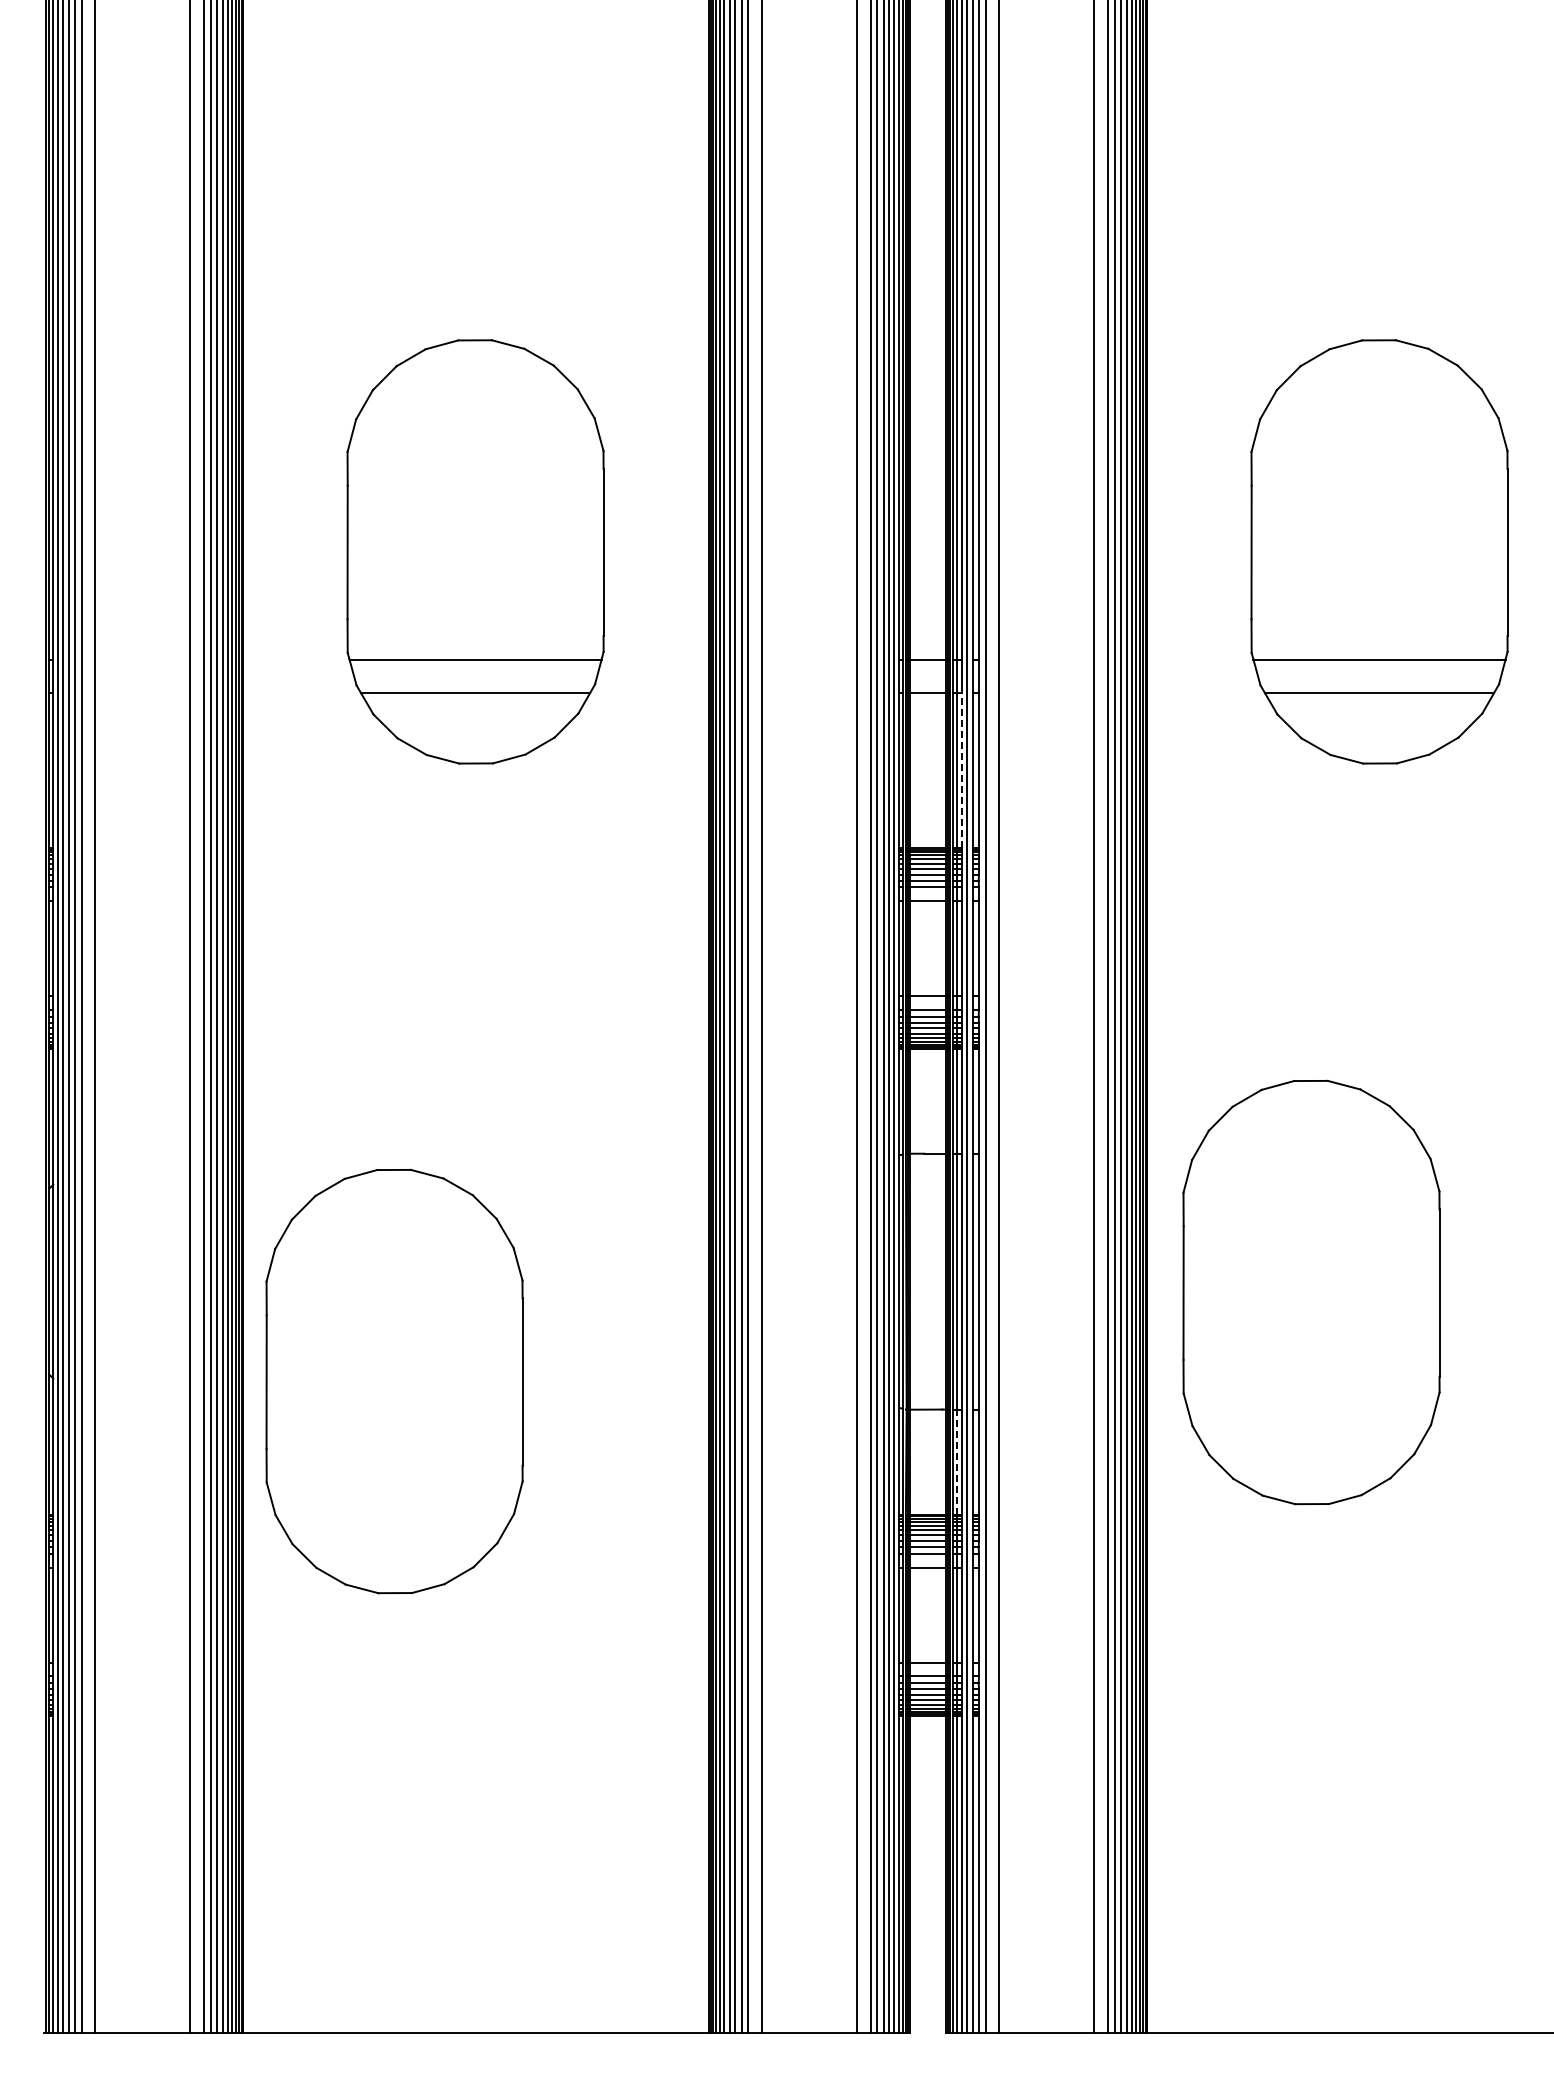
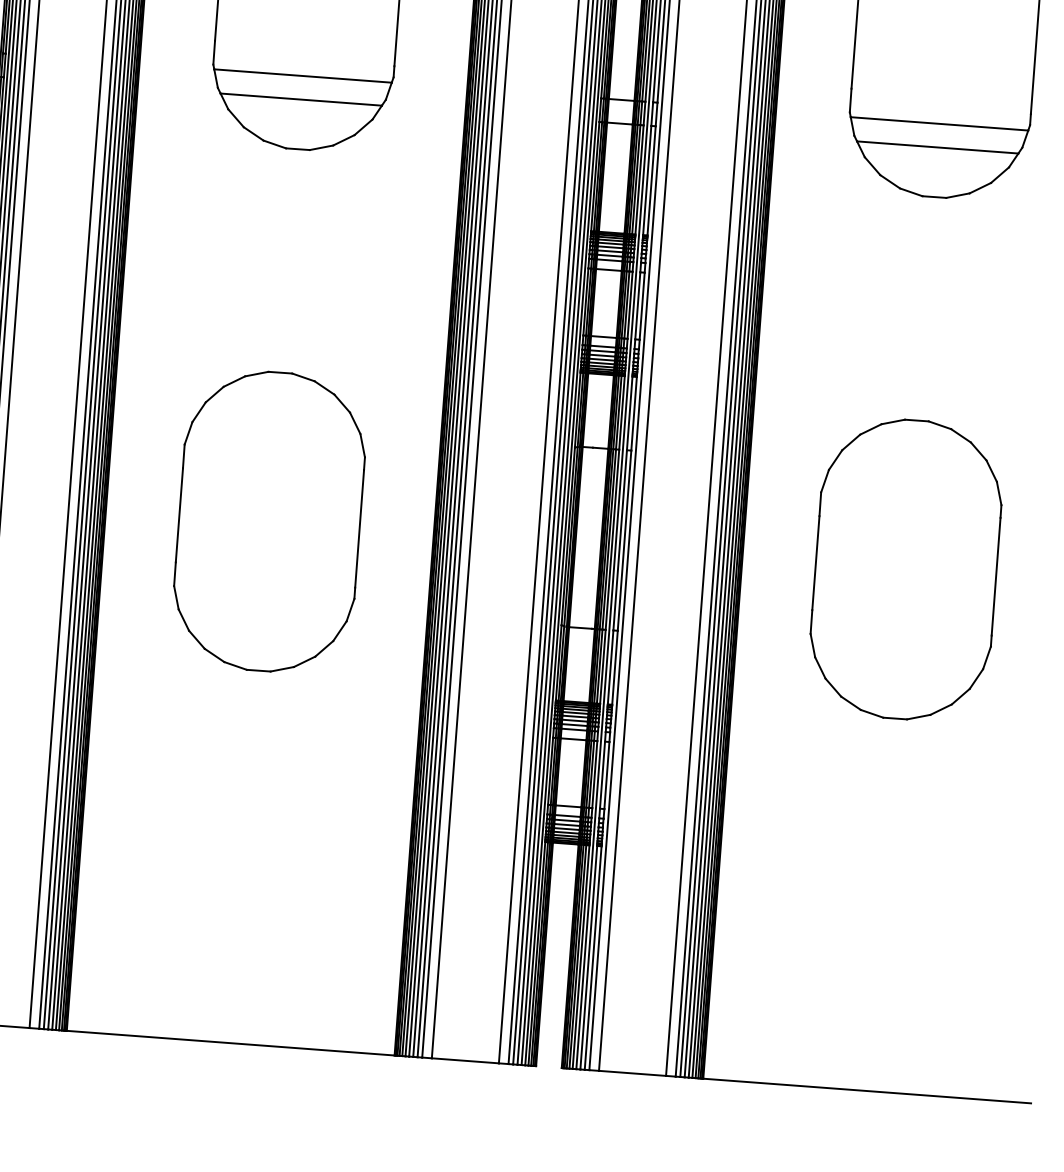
line: (961, 770) -> (639, 179), dashed -> solid
part: (1311, 1292) -> (905, 569), moved
part: (394, 1381) -> (269, 521), moved
line: (957, 1462) -> (599, 666), dashed -> solid

